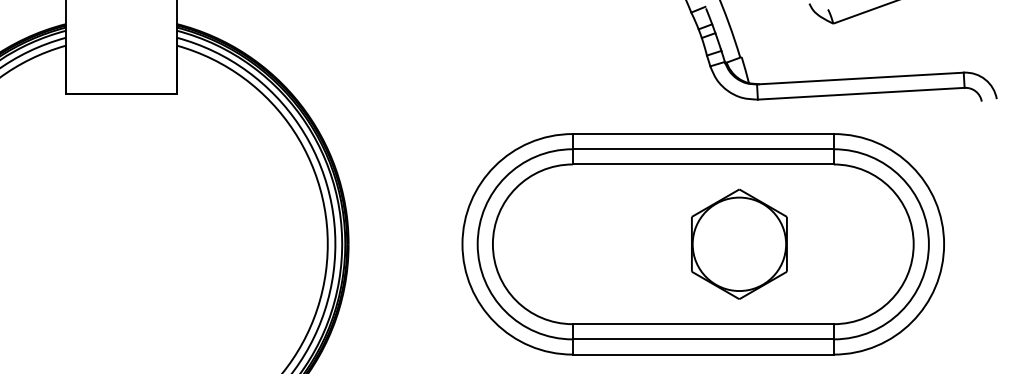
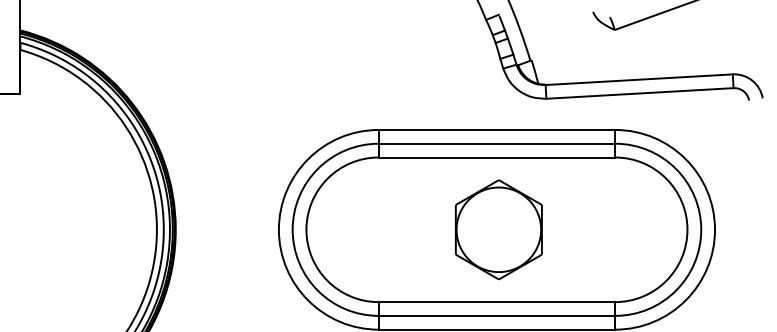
part: (739, 243) -> (498, 229), moved

